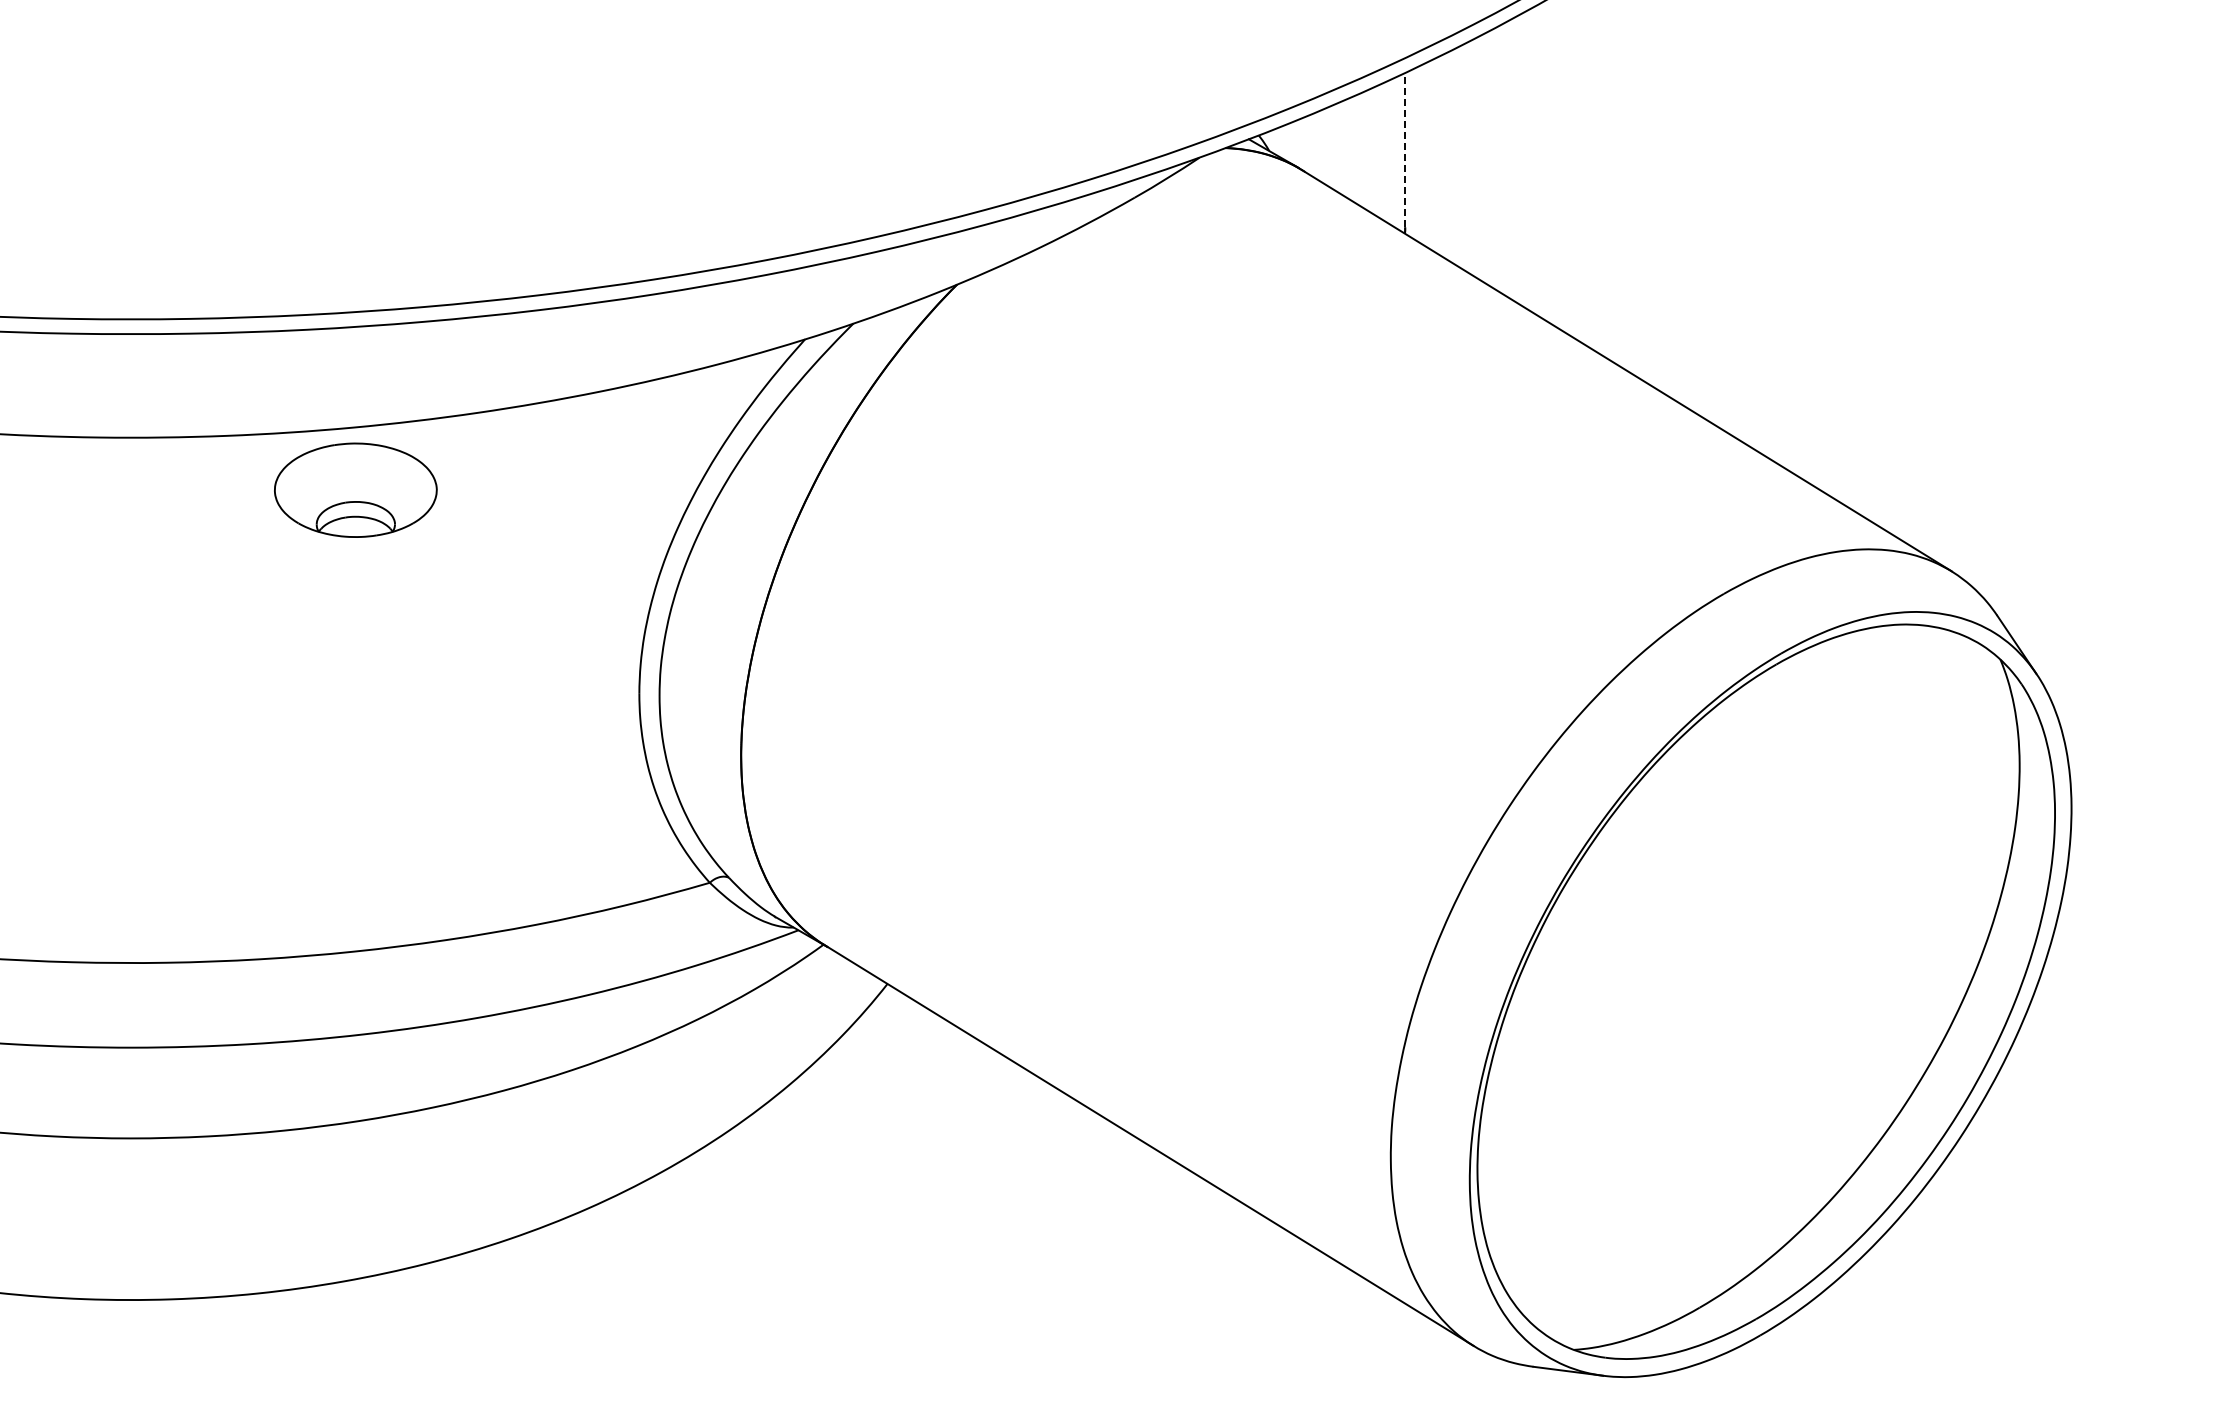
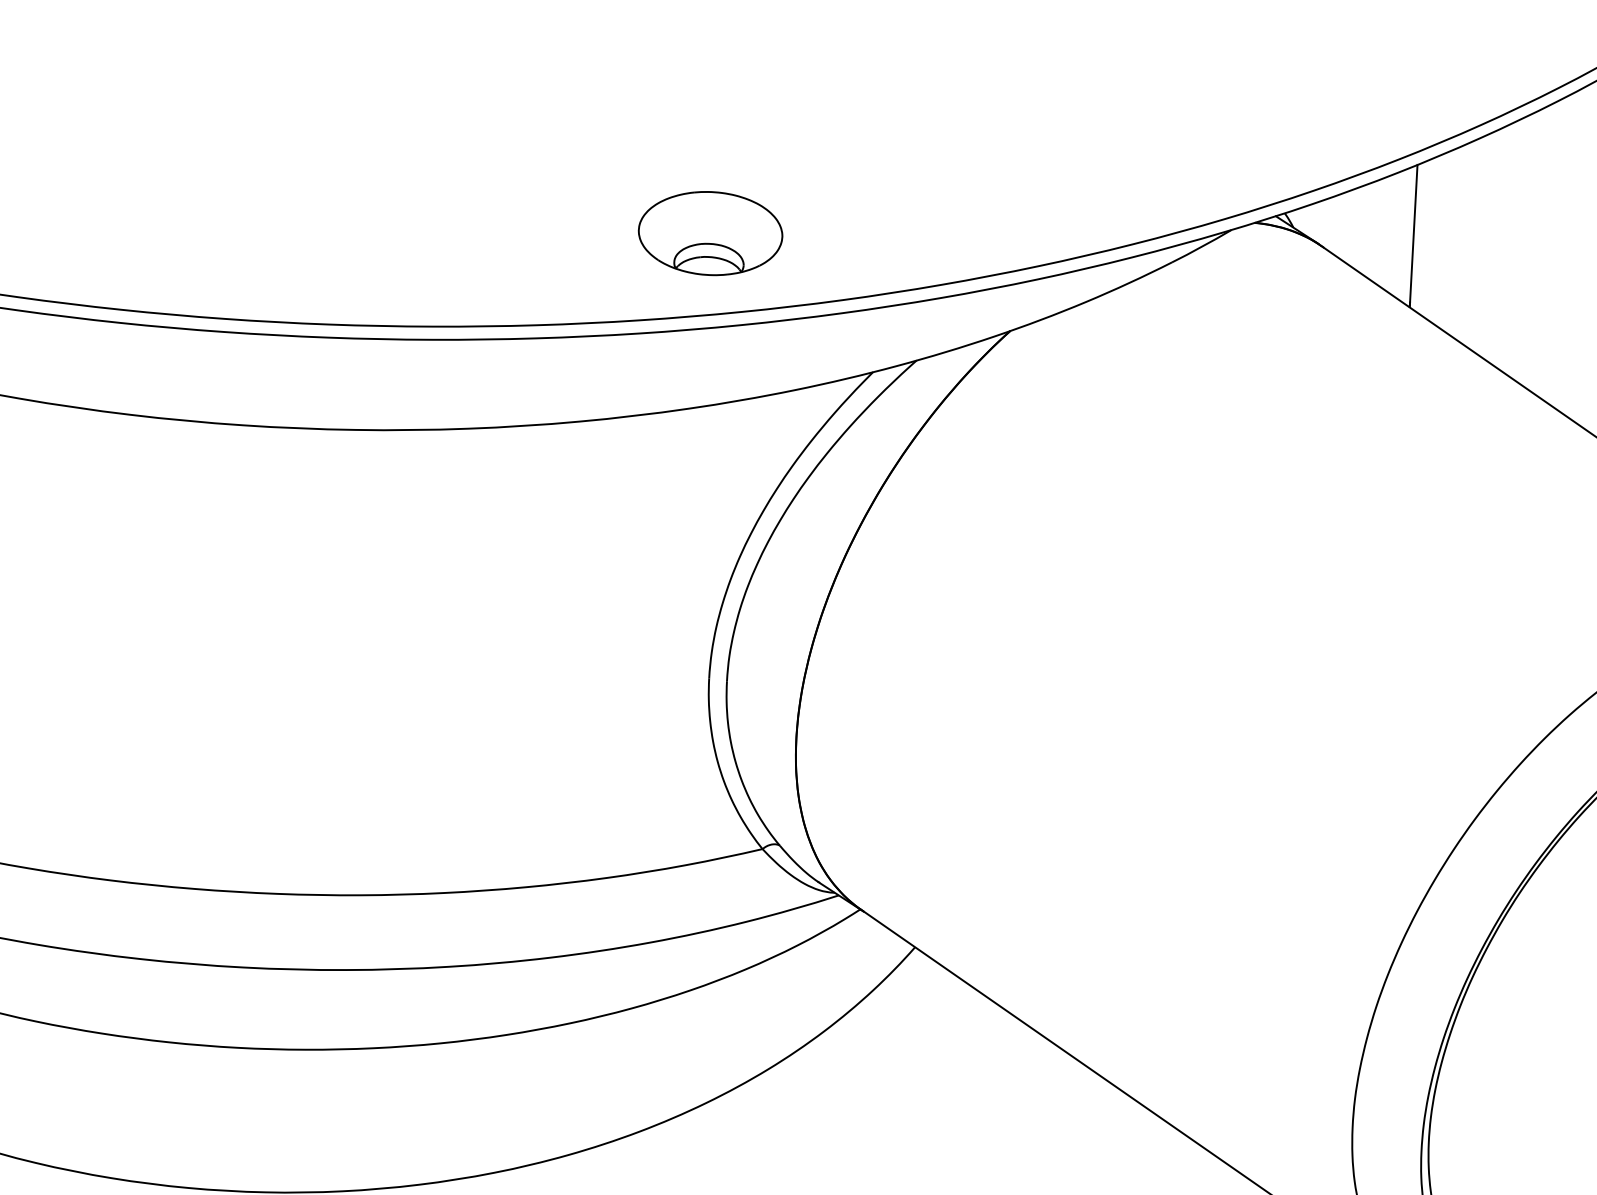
line: (1405, 149) -> (1414, 232), dashed -> solid
part: (355, 489) -> (710, 232), moved

